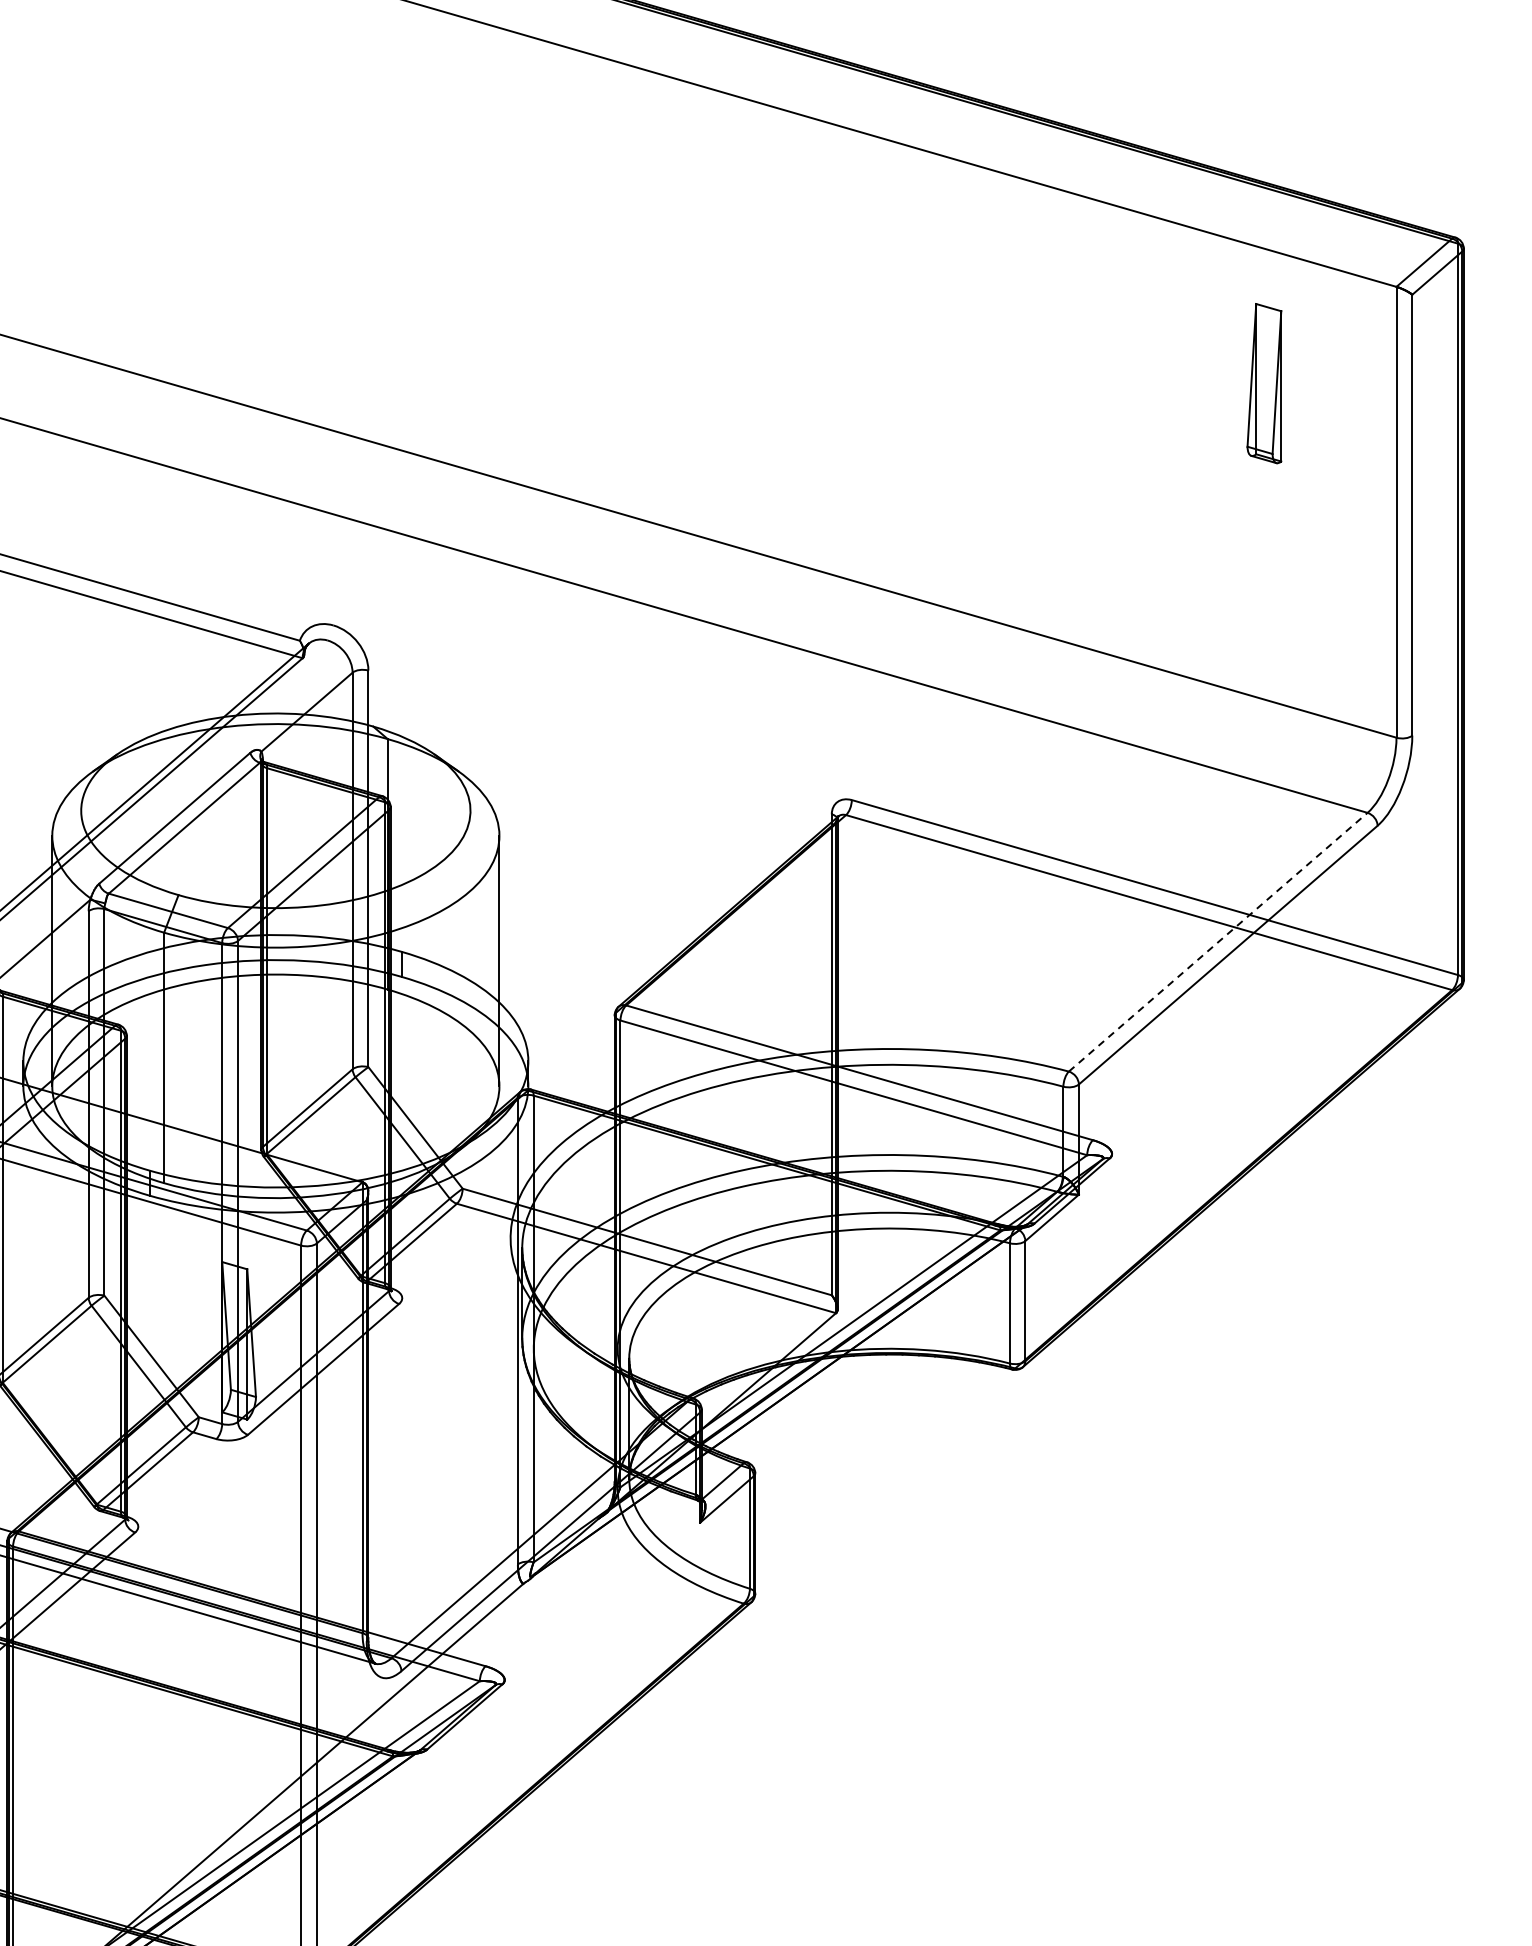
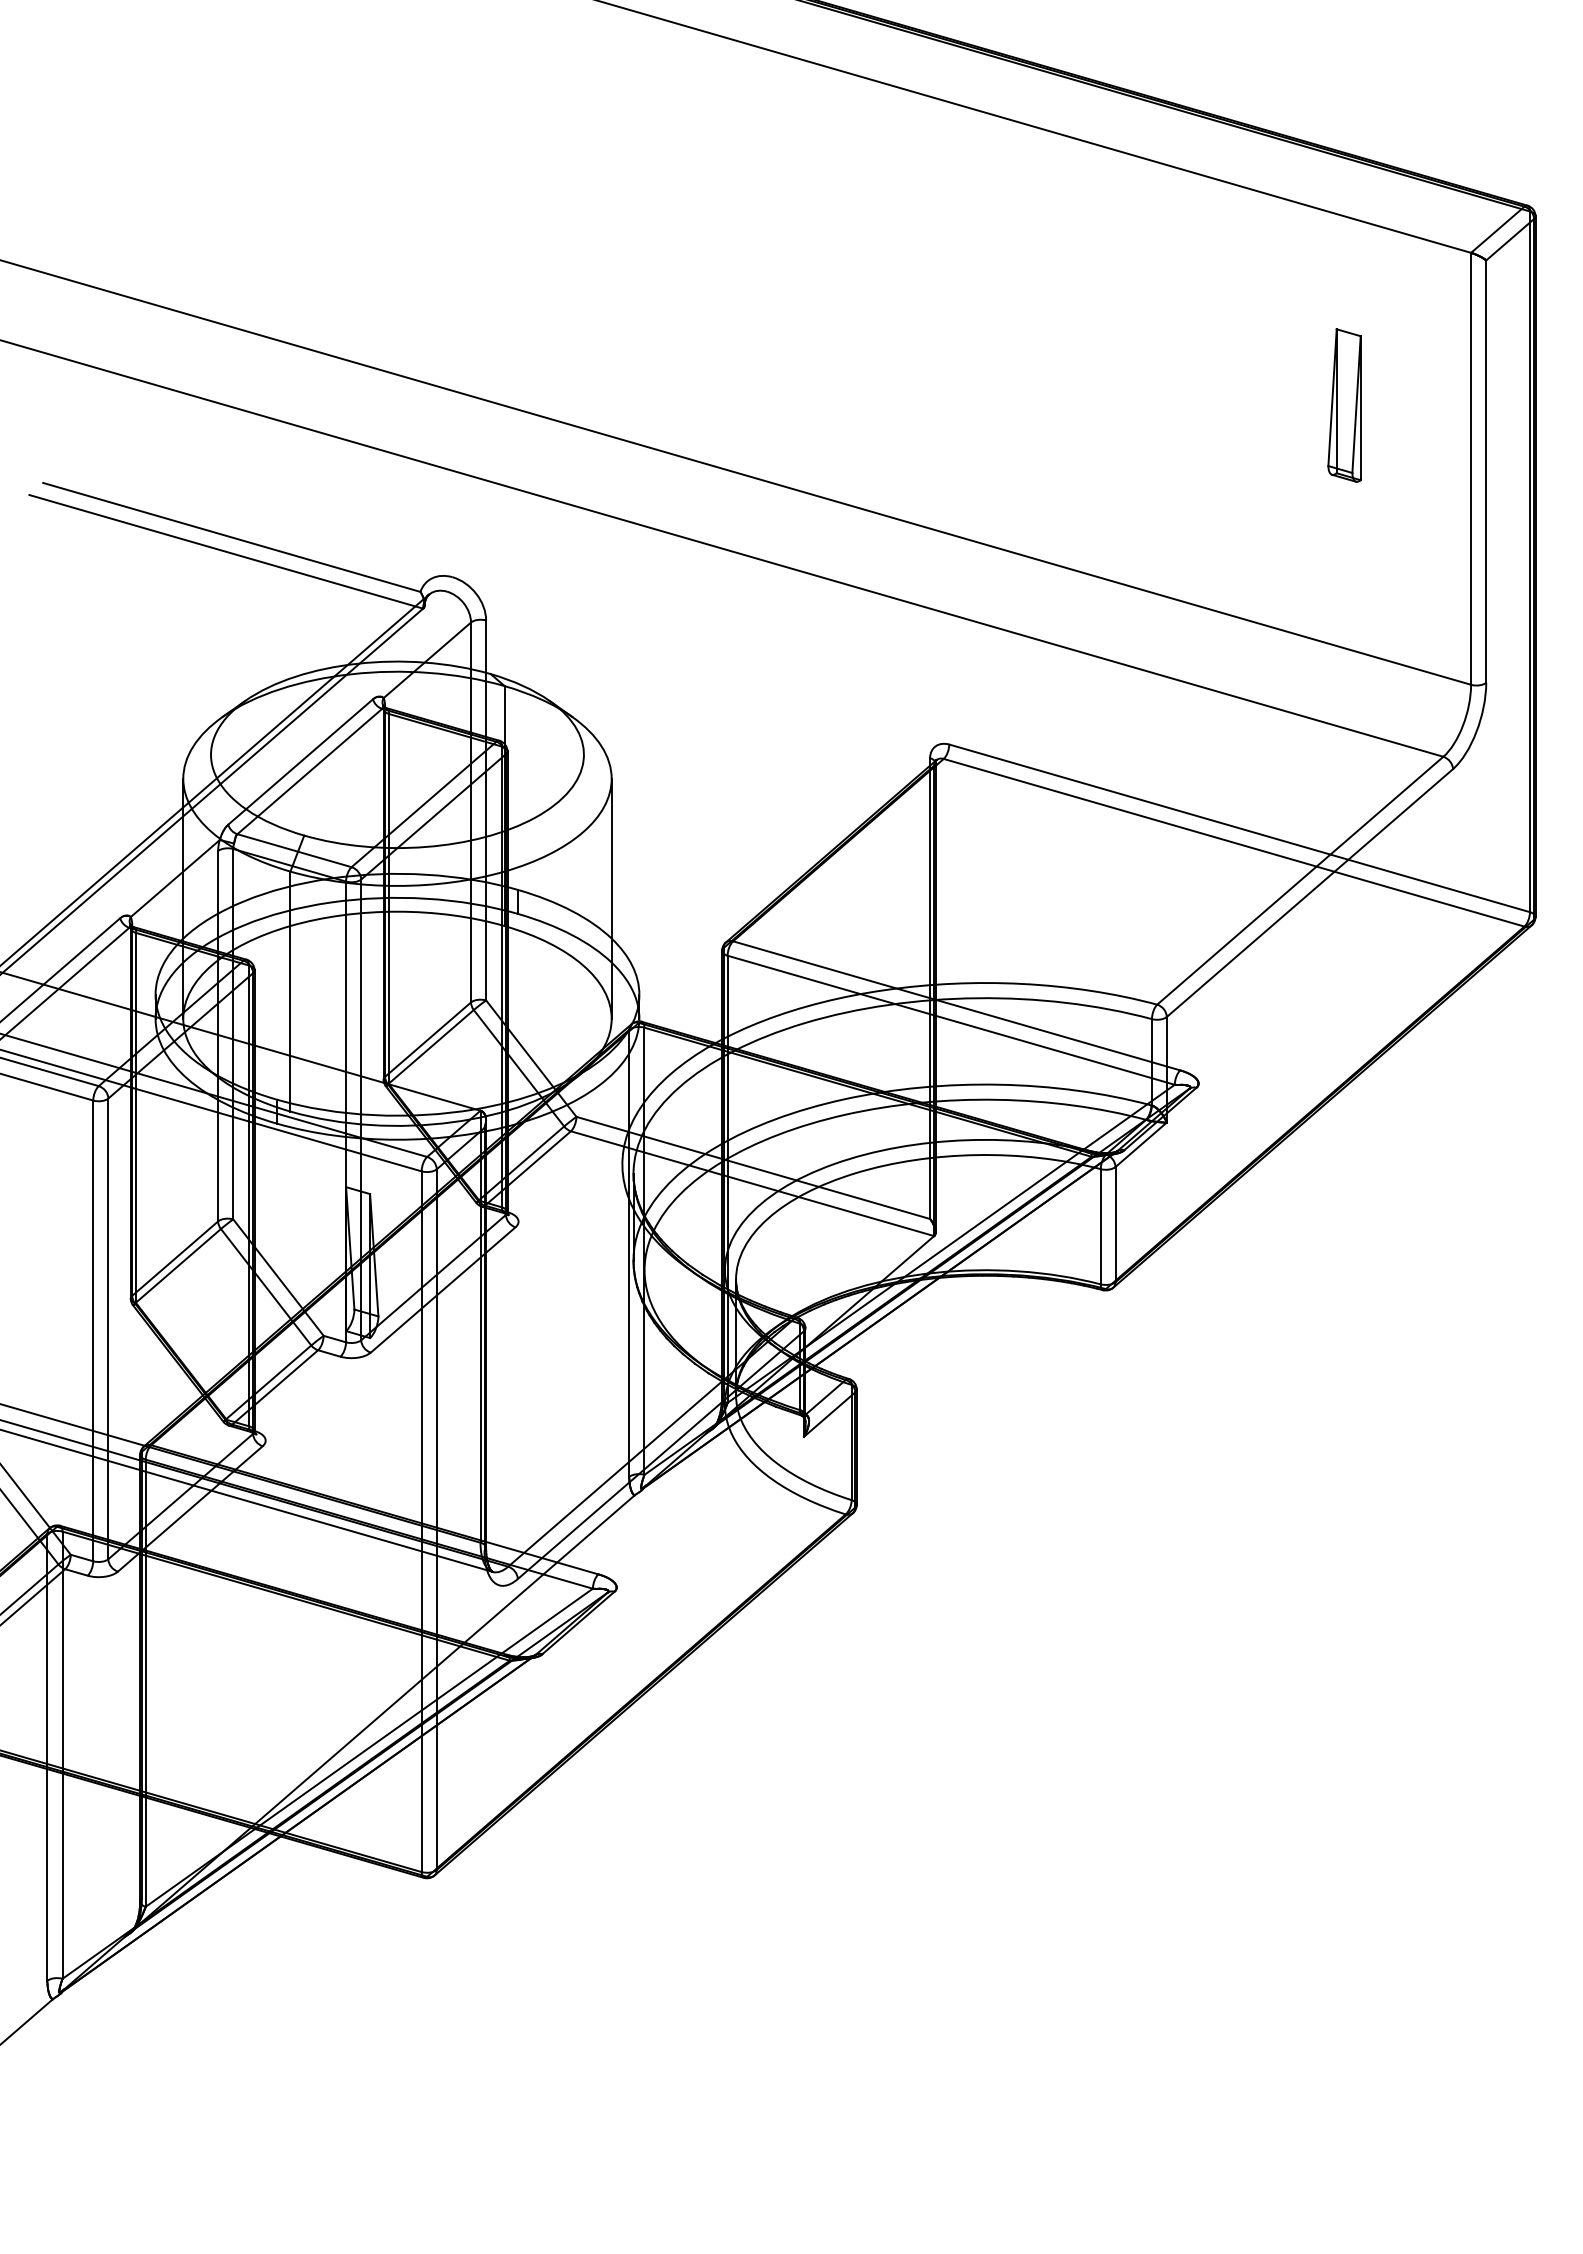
part: (1264, 383) -> (1344, 405), moved
line: (1218, 941) -> (1300, 880), dashed -> solid

